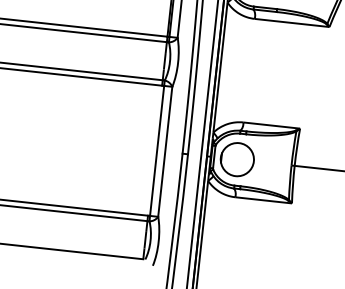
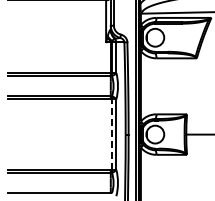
line: (156, 150) -> (111, 134), solid -> dashed

